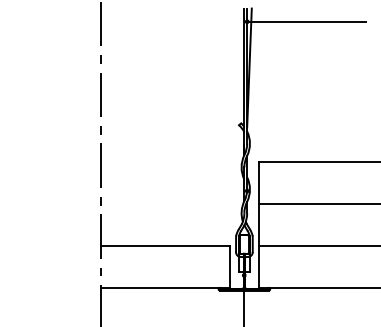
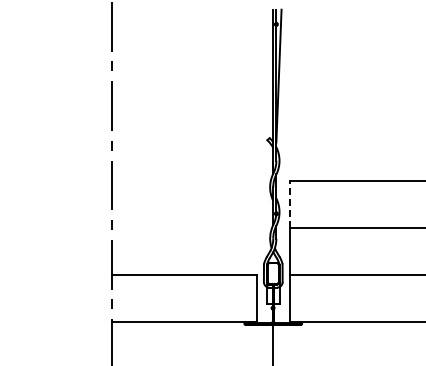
line: (306, 21) -> (342, 24), removed
line: (258, 182) -> (289, 204), solid -> dashed

